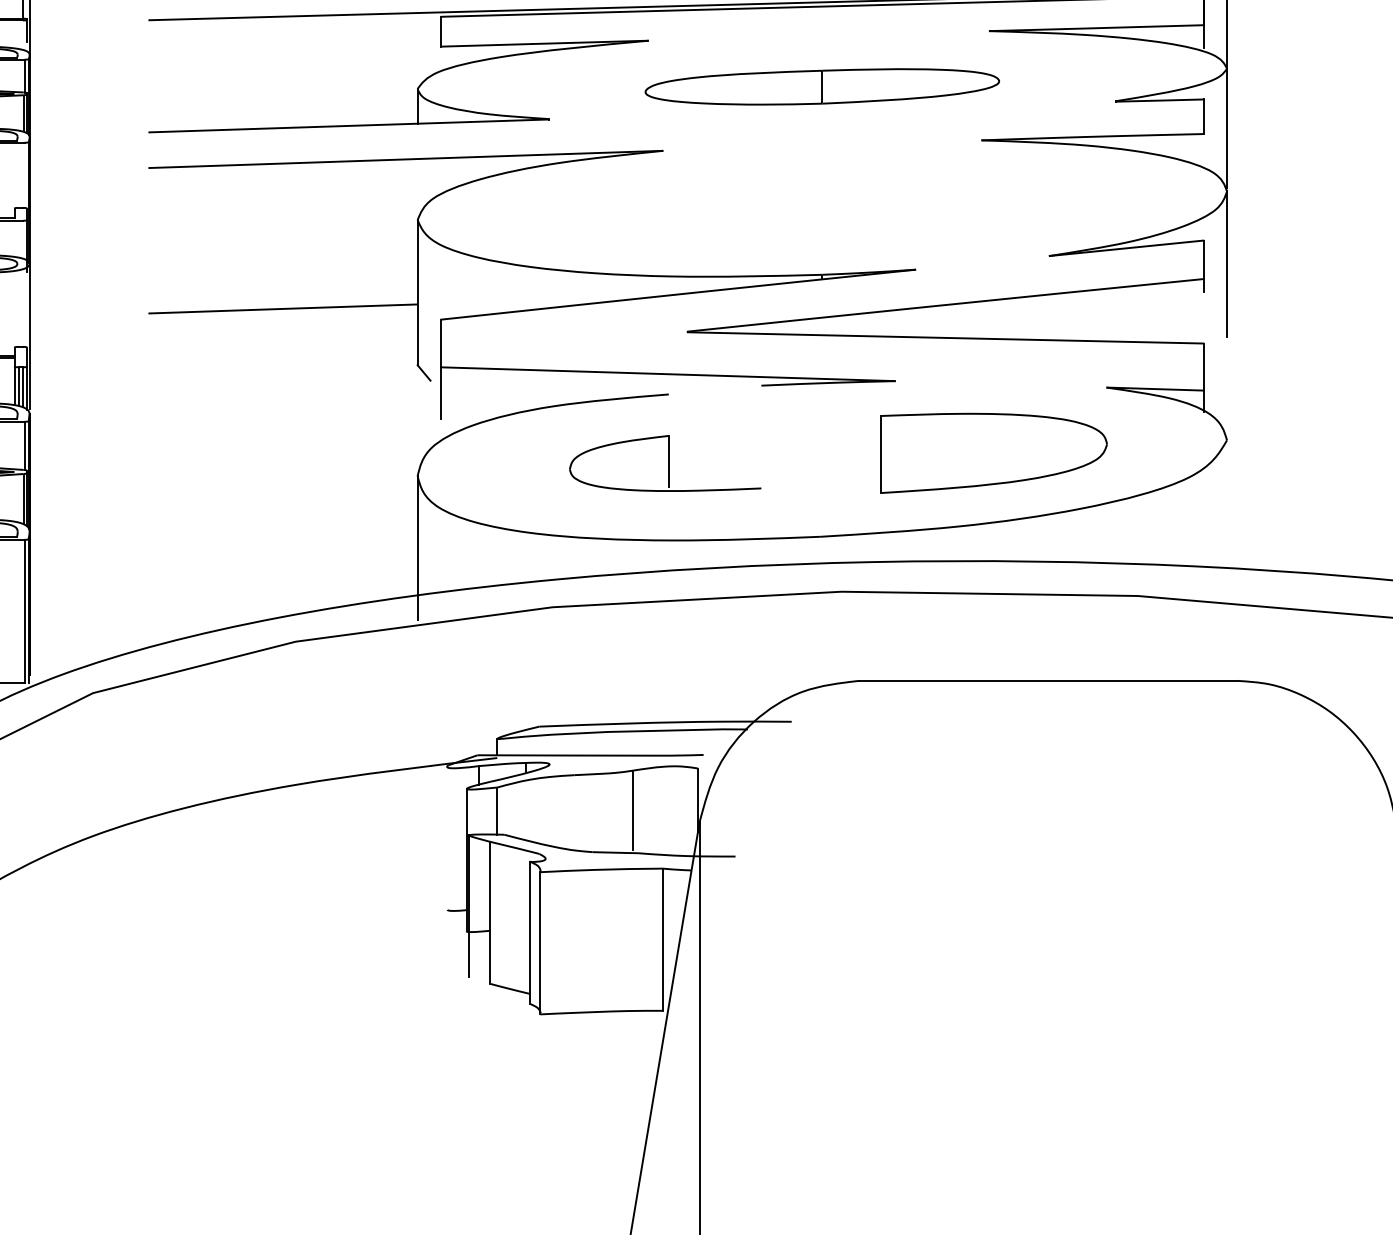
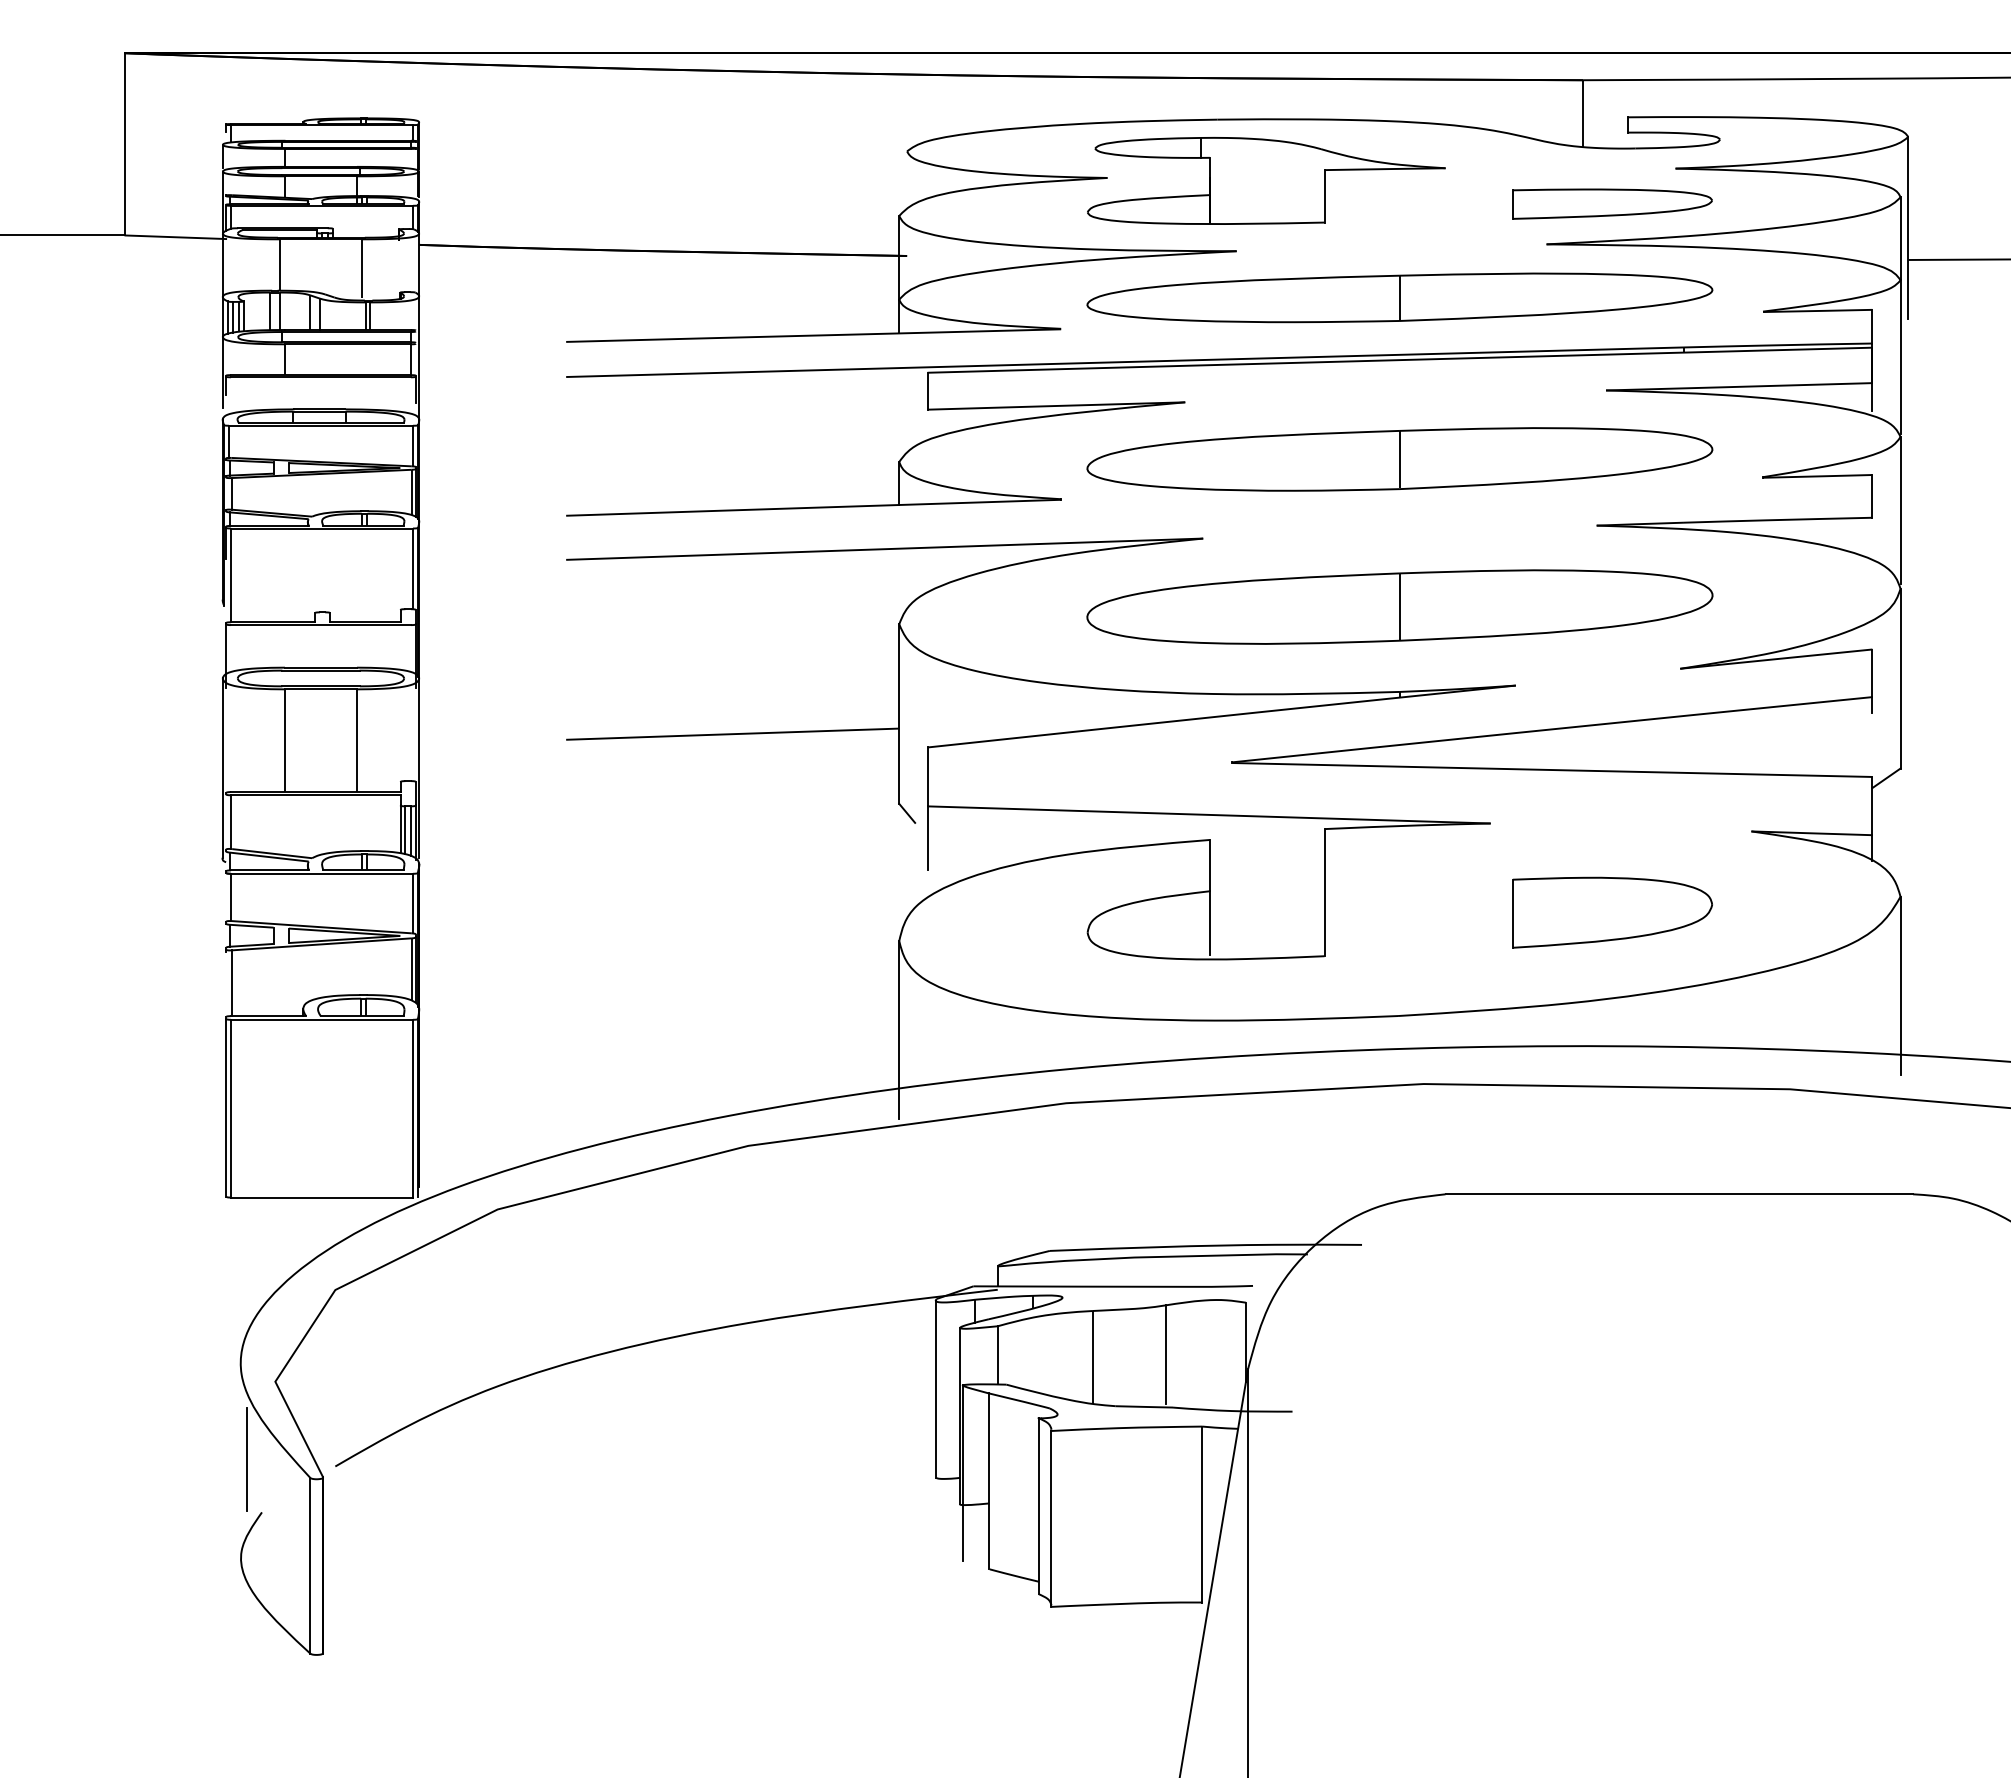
part: (822, 86) -> (1399, 459), size x1.43
line: (24, 175) -> (412, 568), added
part: (822, 205) -> (1399, 606), added
line: (1215, 344) -> (1886, 778), added
line: (668, 415) -> (1209, 865), added
line: (761, 436) -> (1324, 892), added
part: (994, 453) -> (1612, 912), size x0.71
line: (1226, 512) -> (1900, 985), added
line: (573, 811) -> (1092, 1356), added
line: (447, 838) -> (936, 1389), added

